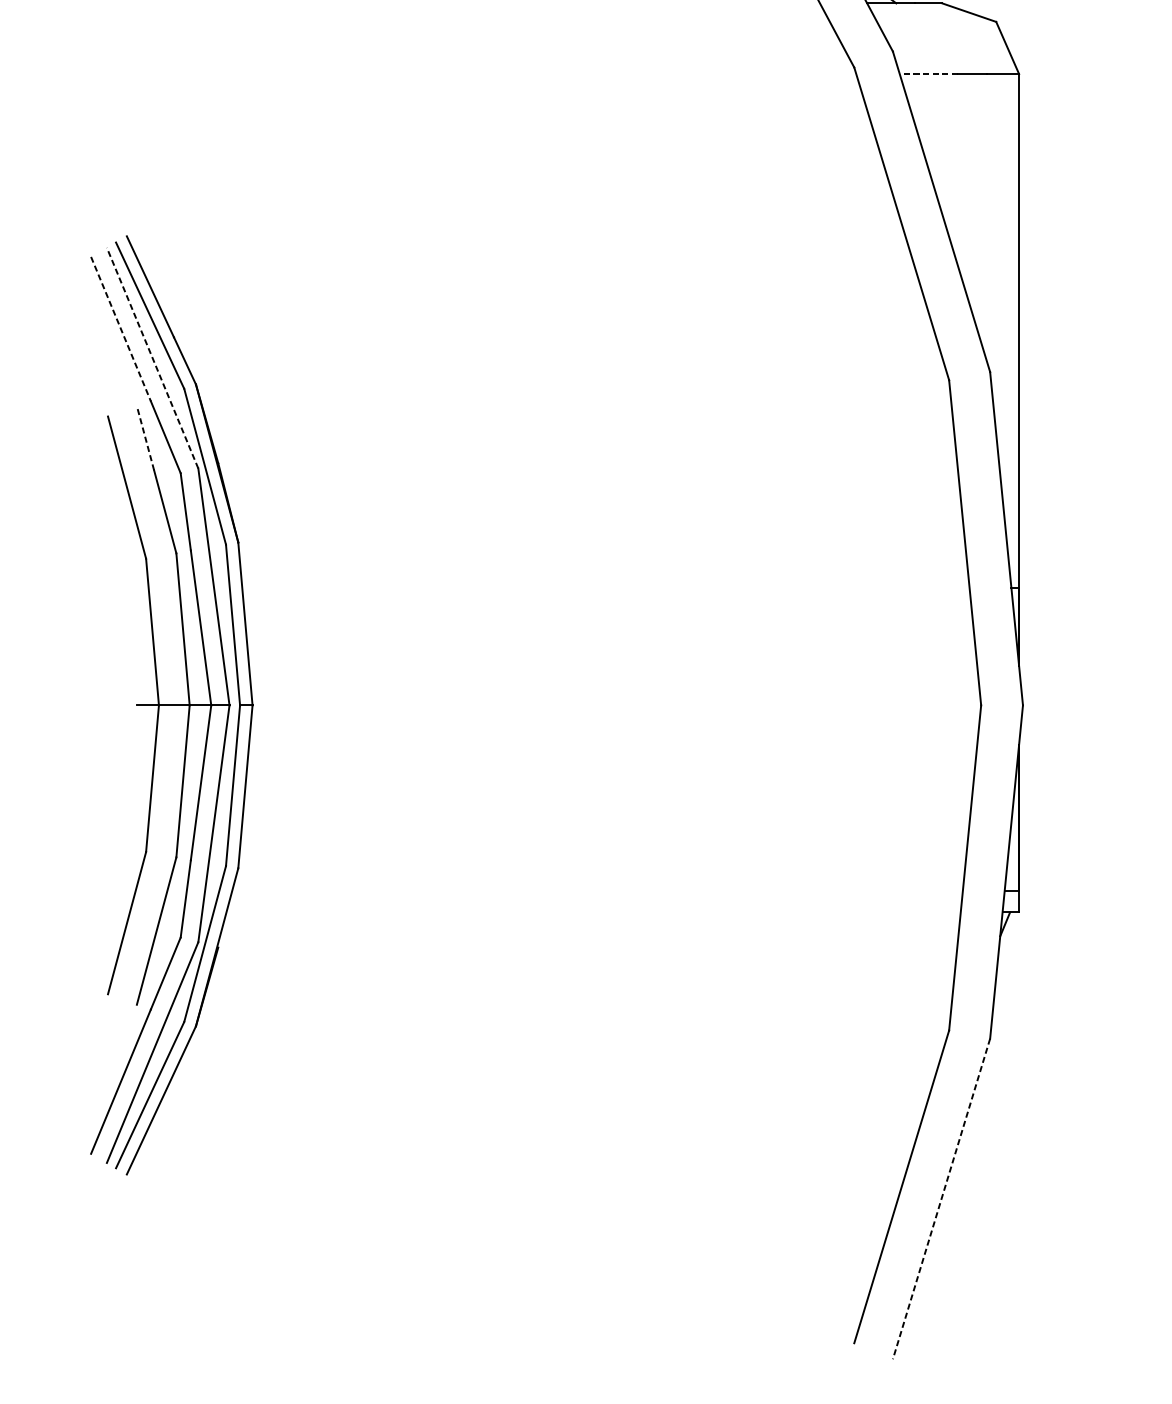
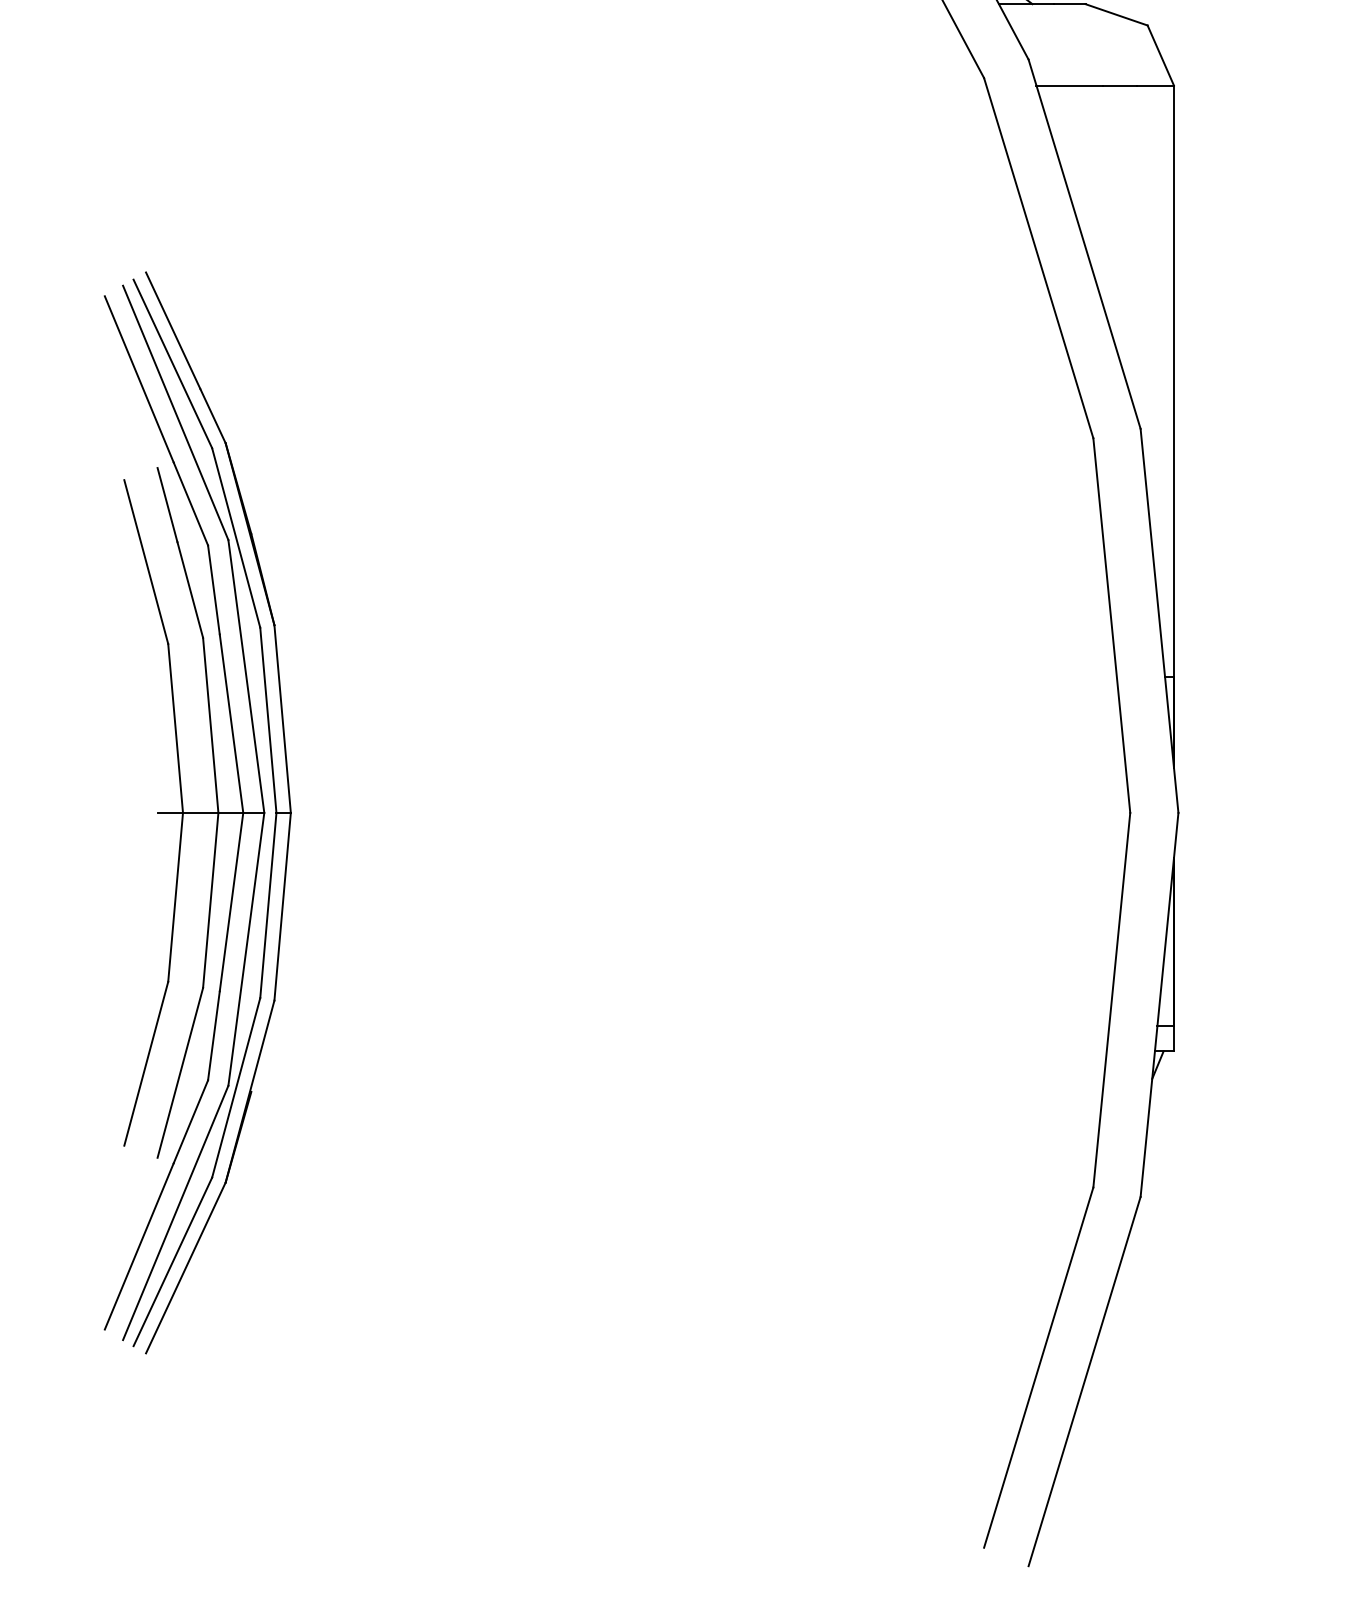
line: (928, 74) -> (1069, 85), dashed -> solid
line: (121, 329) -> (139, 379), dashed -> solid
line: (152, 357) -> (175, 412), dashed -> solid
line: (145, 437) -> (167, 504), dashed -> solid
line: (941, 1198) -> (1084, 1381), dashed -> solid

